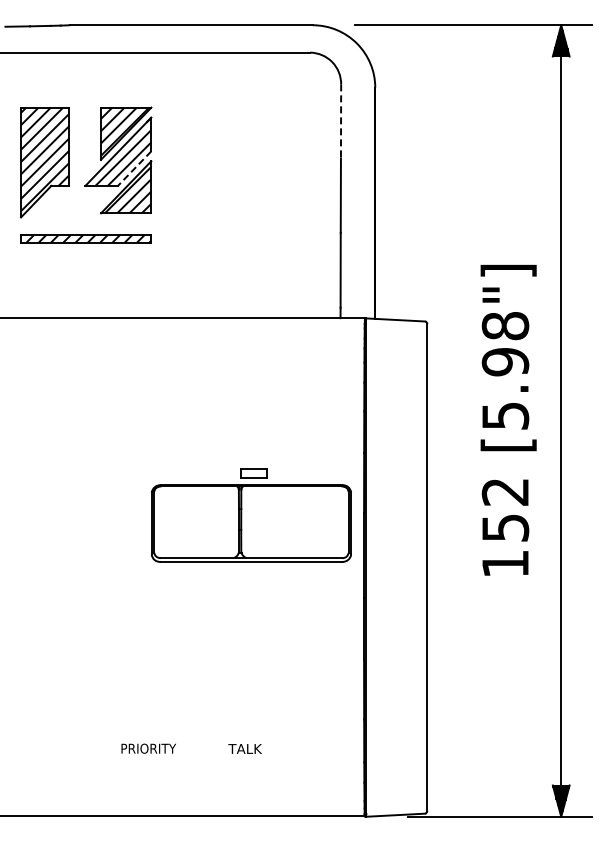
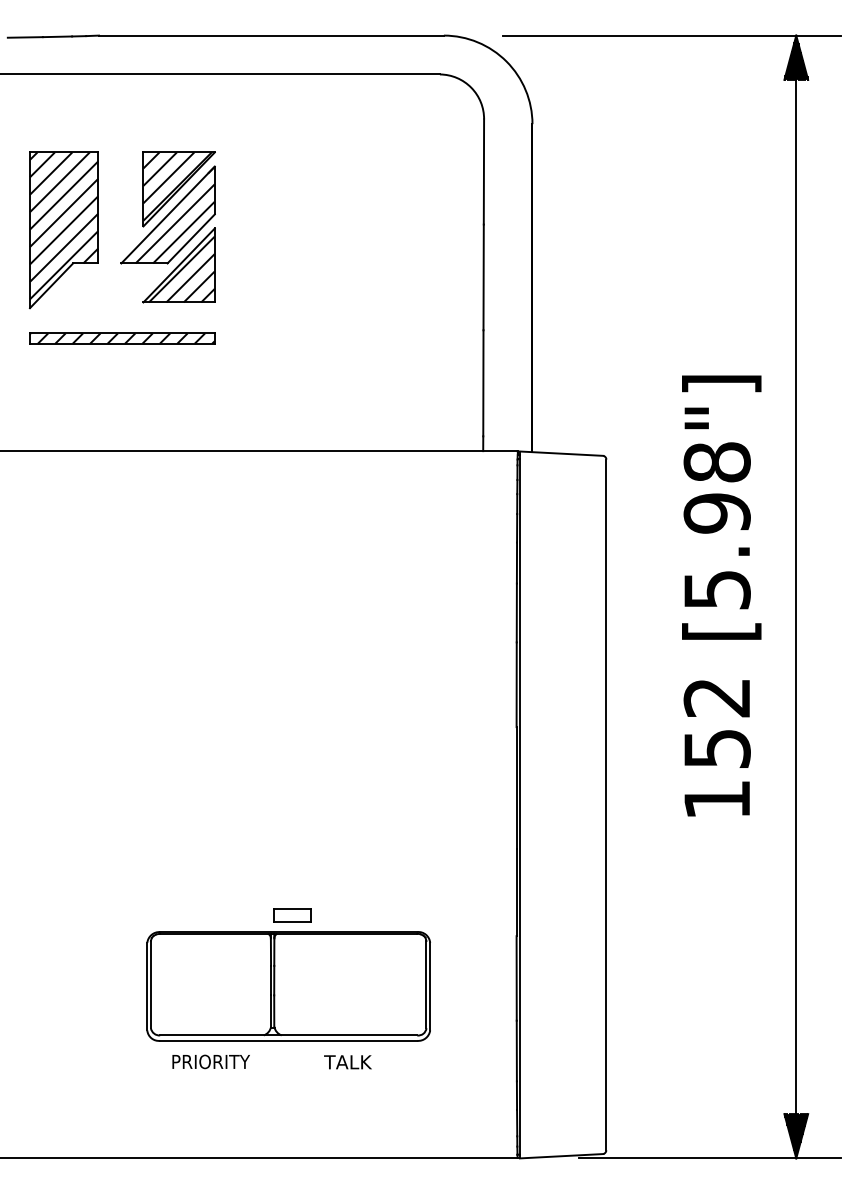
line: (341, 121) -> (484, 172), dashed -> solid
line: (134, 168) -> (190, 238), dashed -> solid
part: (251, 515) -> (288, 975), moved

